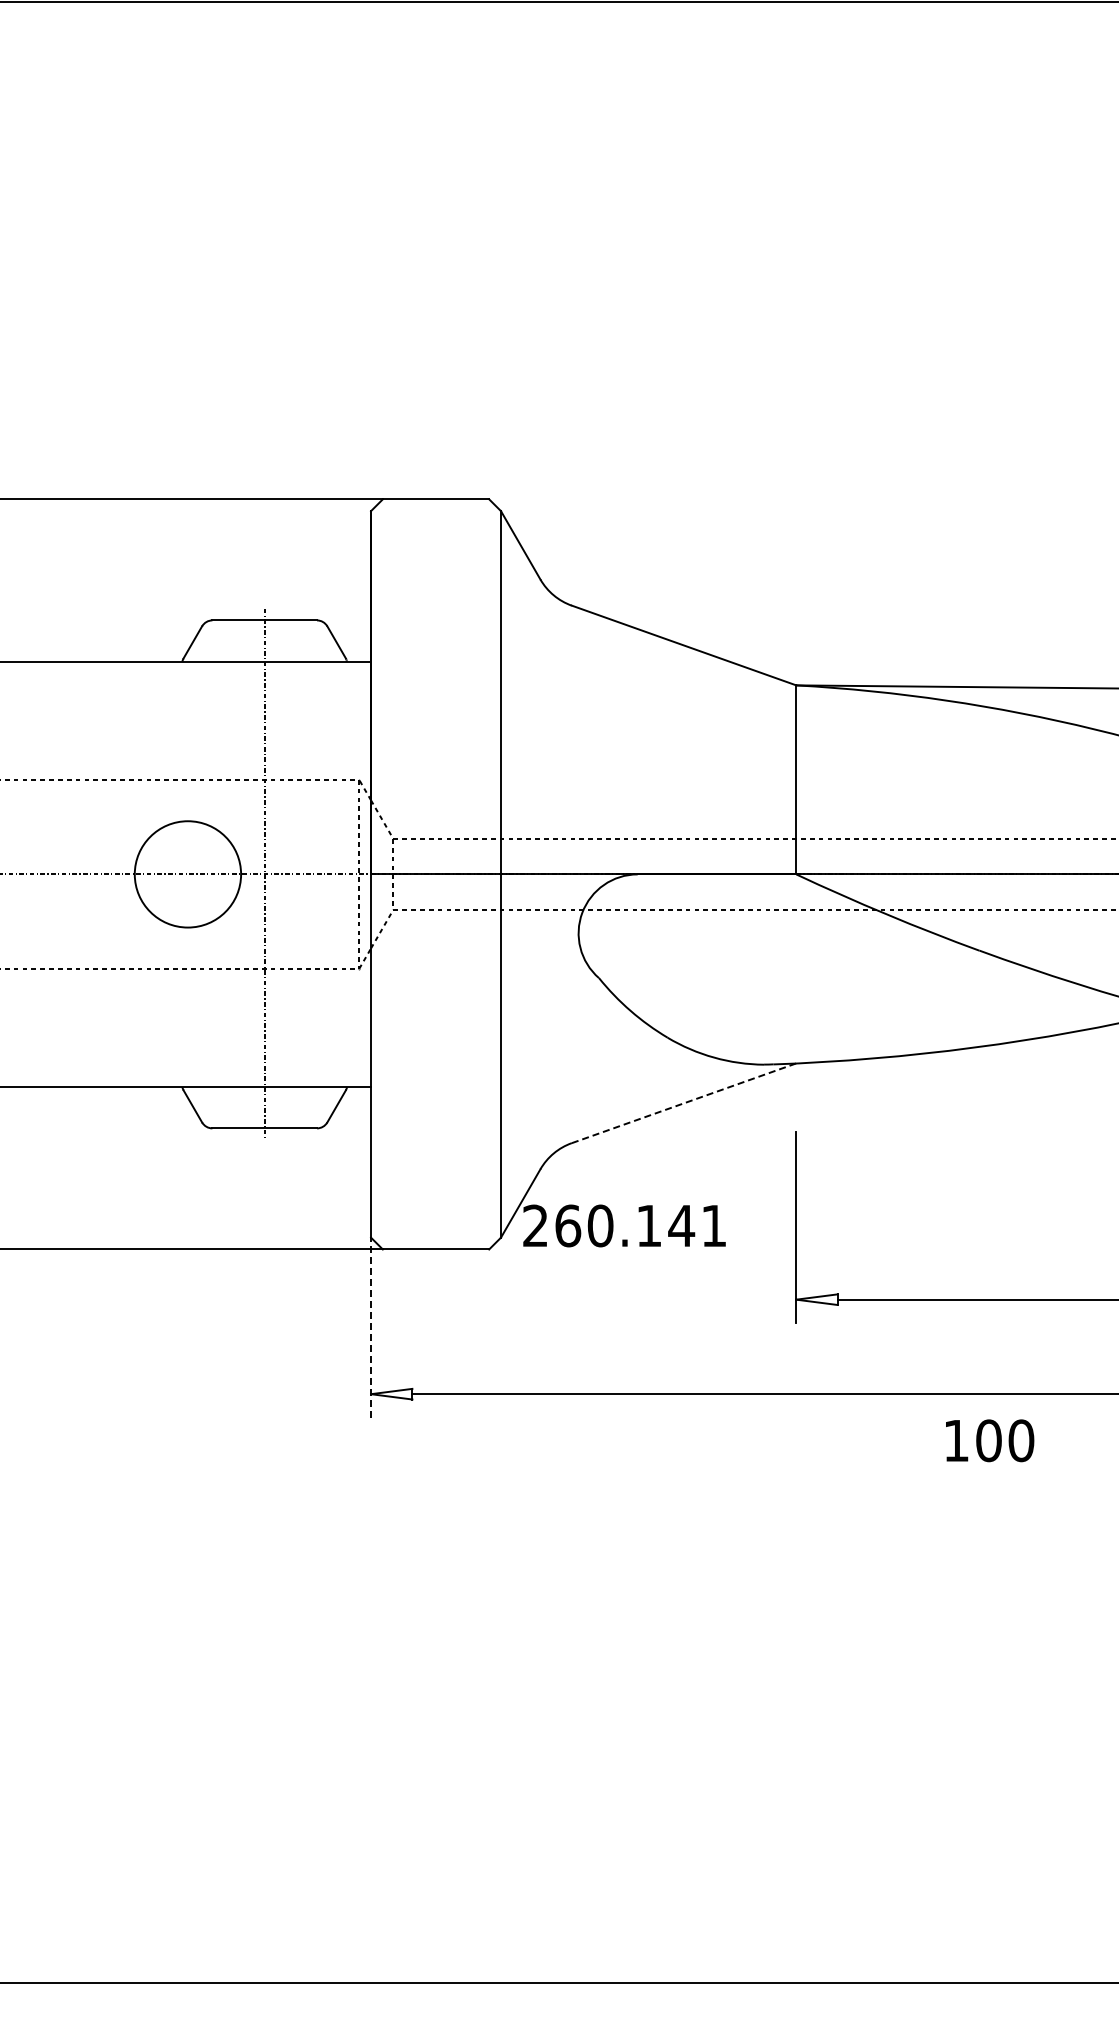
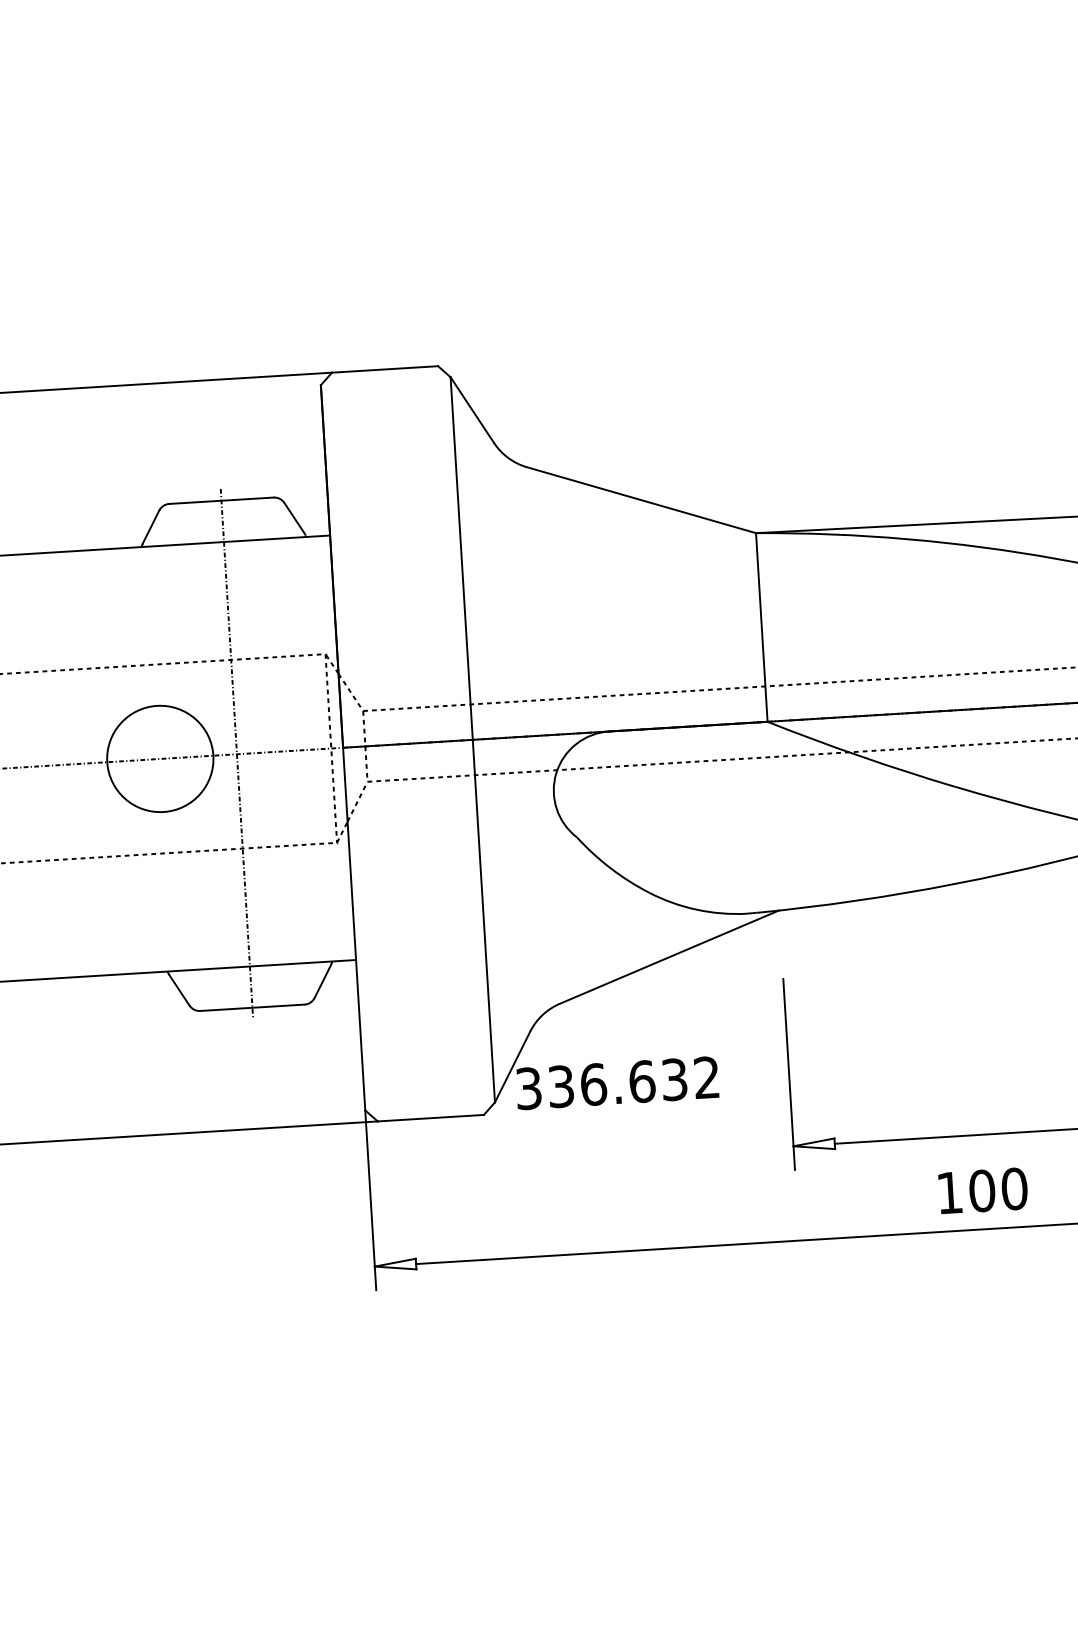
line: (684, 1103) -> (669, 957), dashed -> solid
text: (624, 1225) -> (617, 1082), 260.141 -> 336.632
line: (371, 1327) -> (371, 1200), dashed -> solid
text: (990, 1440) -> (983, 1190), moved

